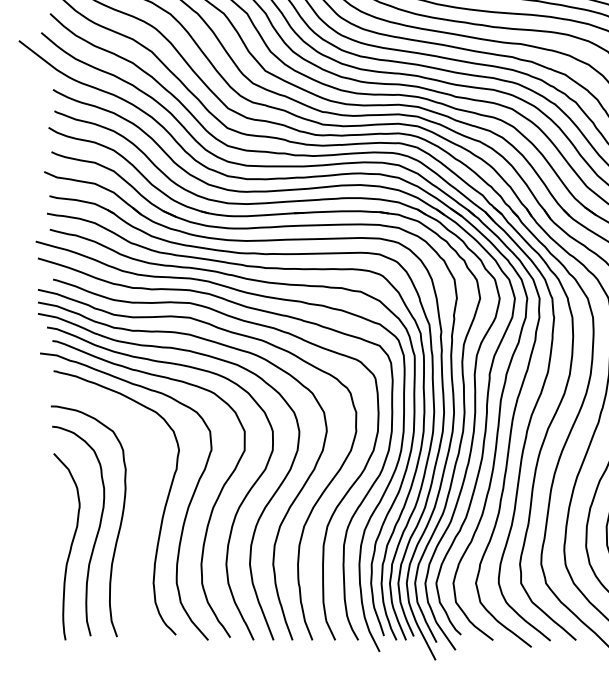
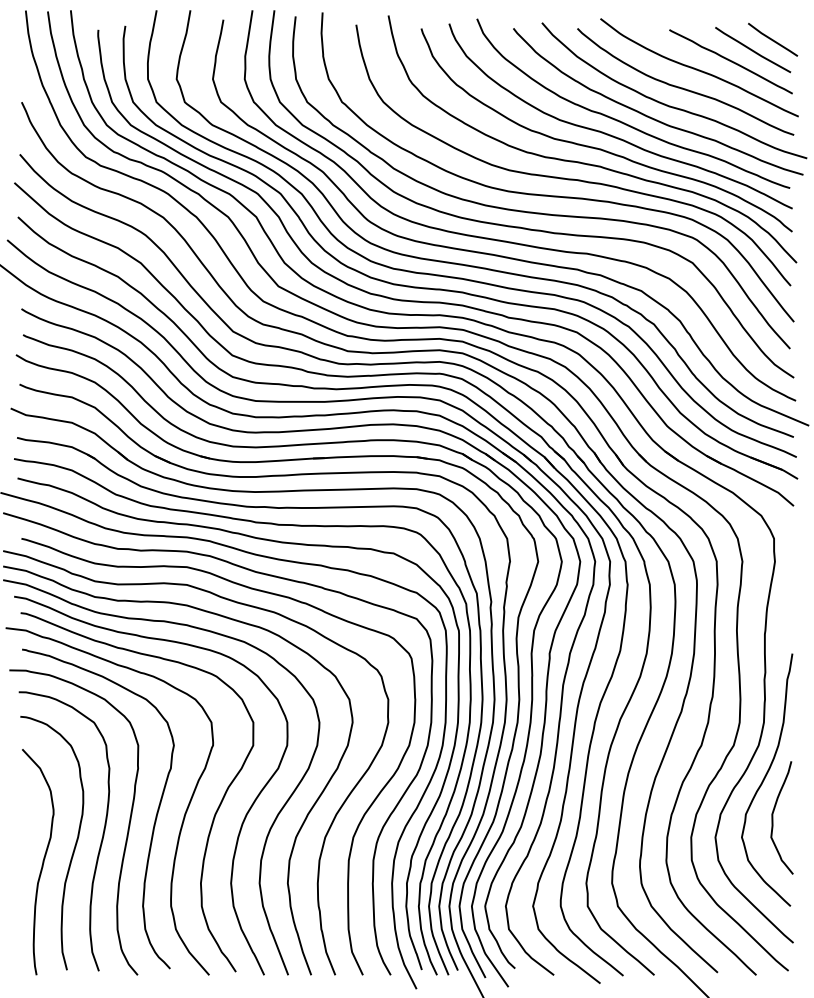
curve: (139, 524) -> (126, 834), added

